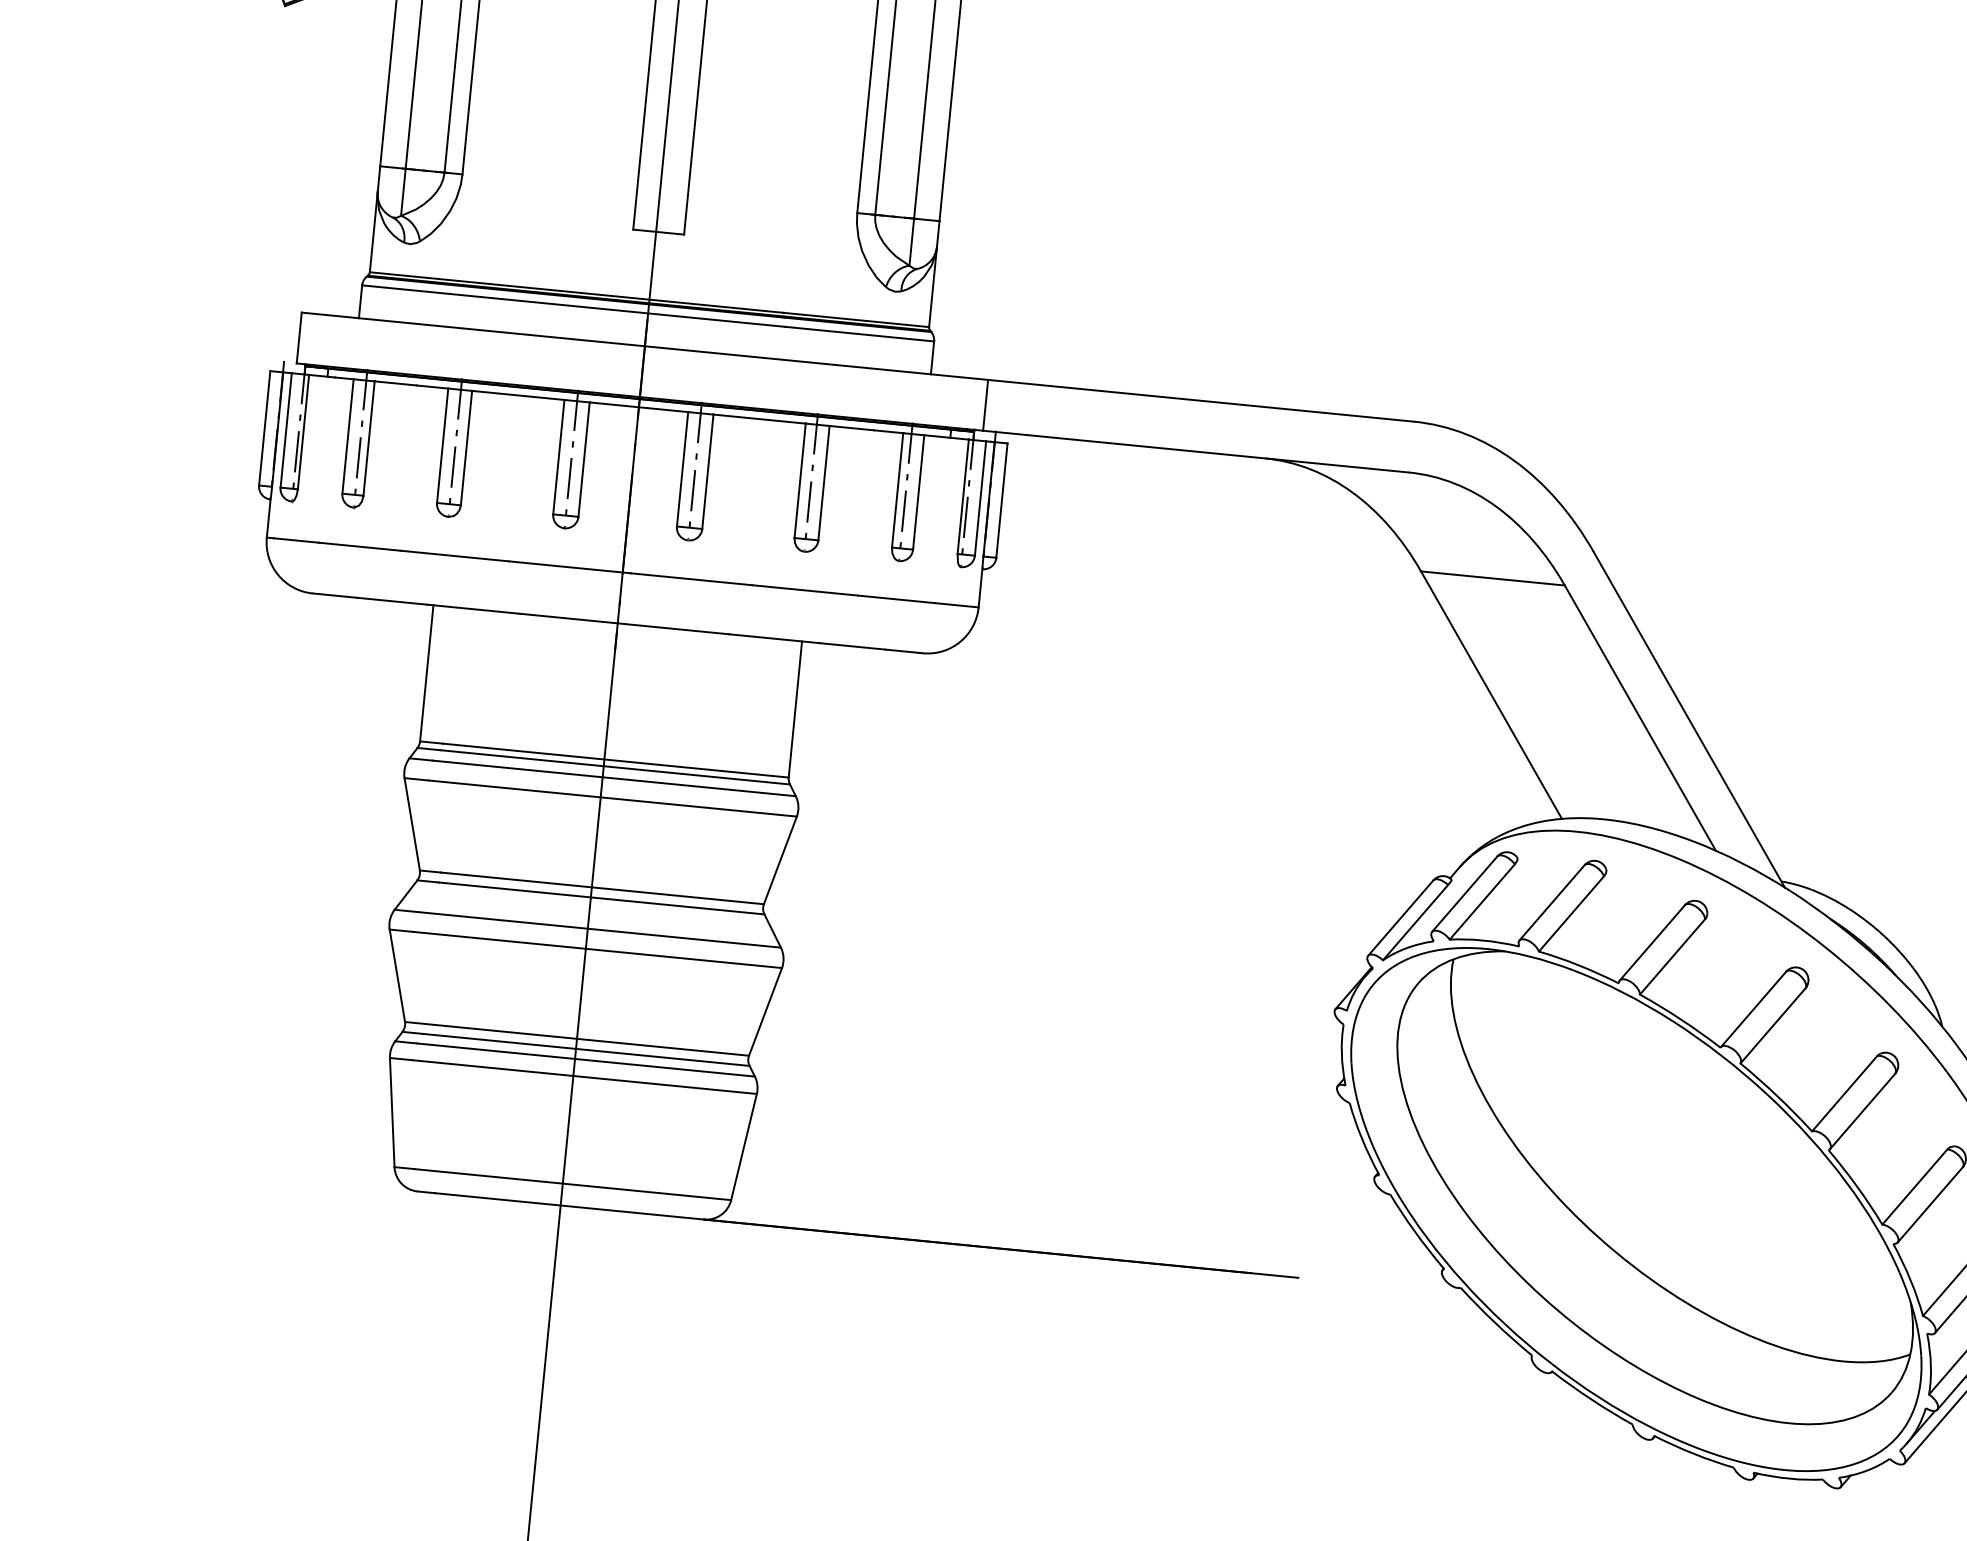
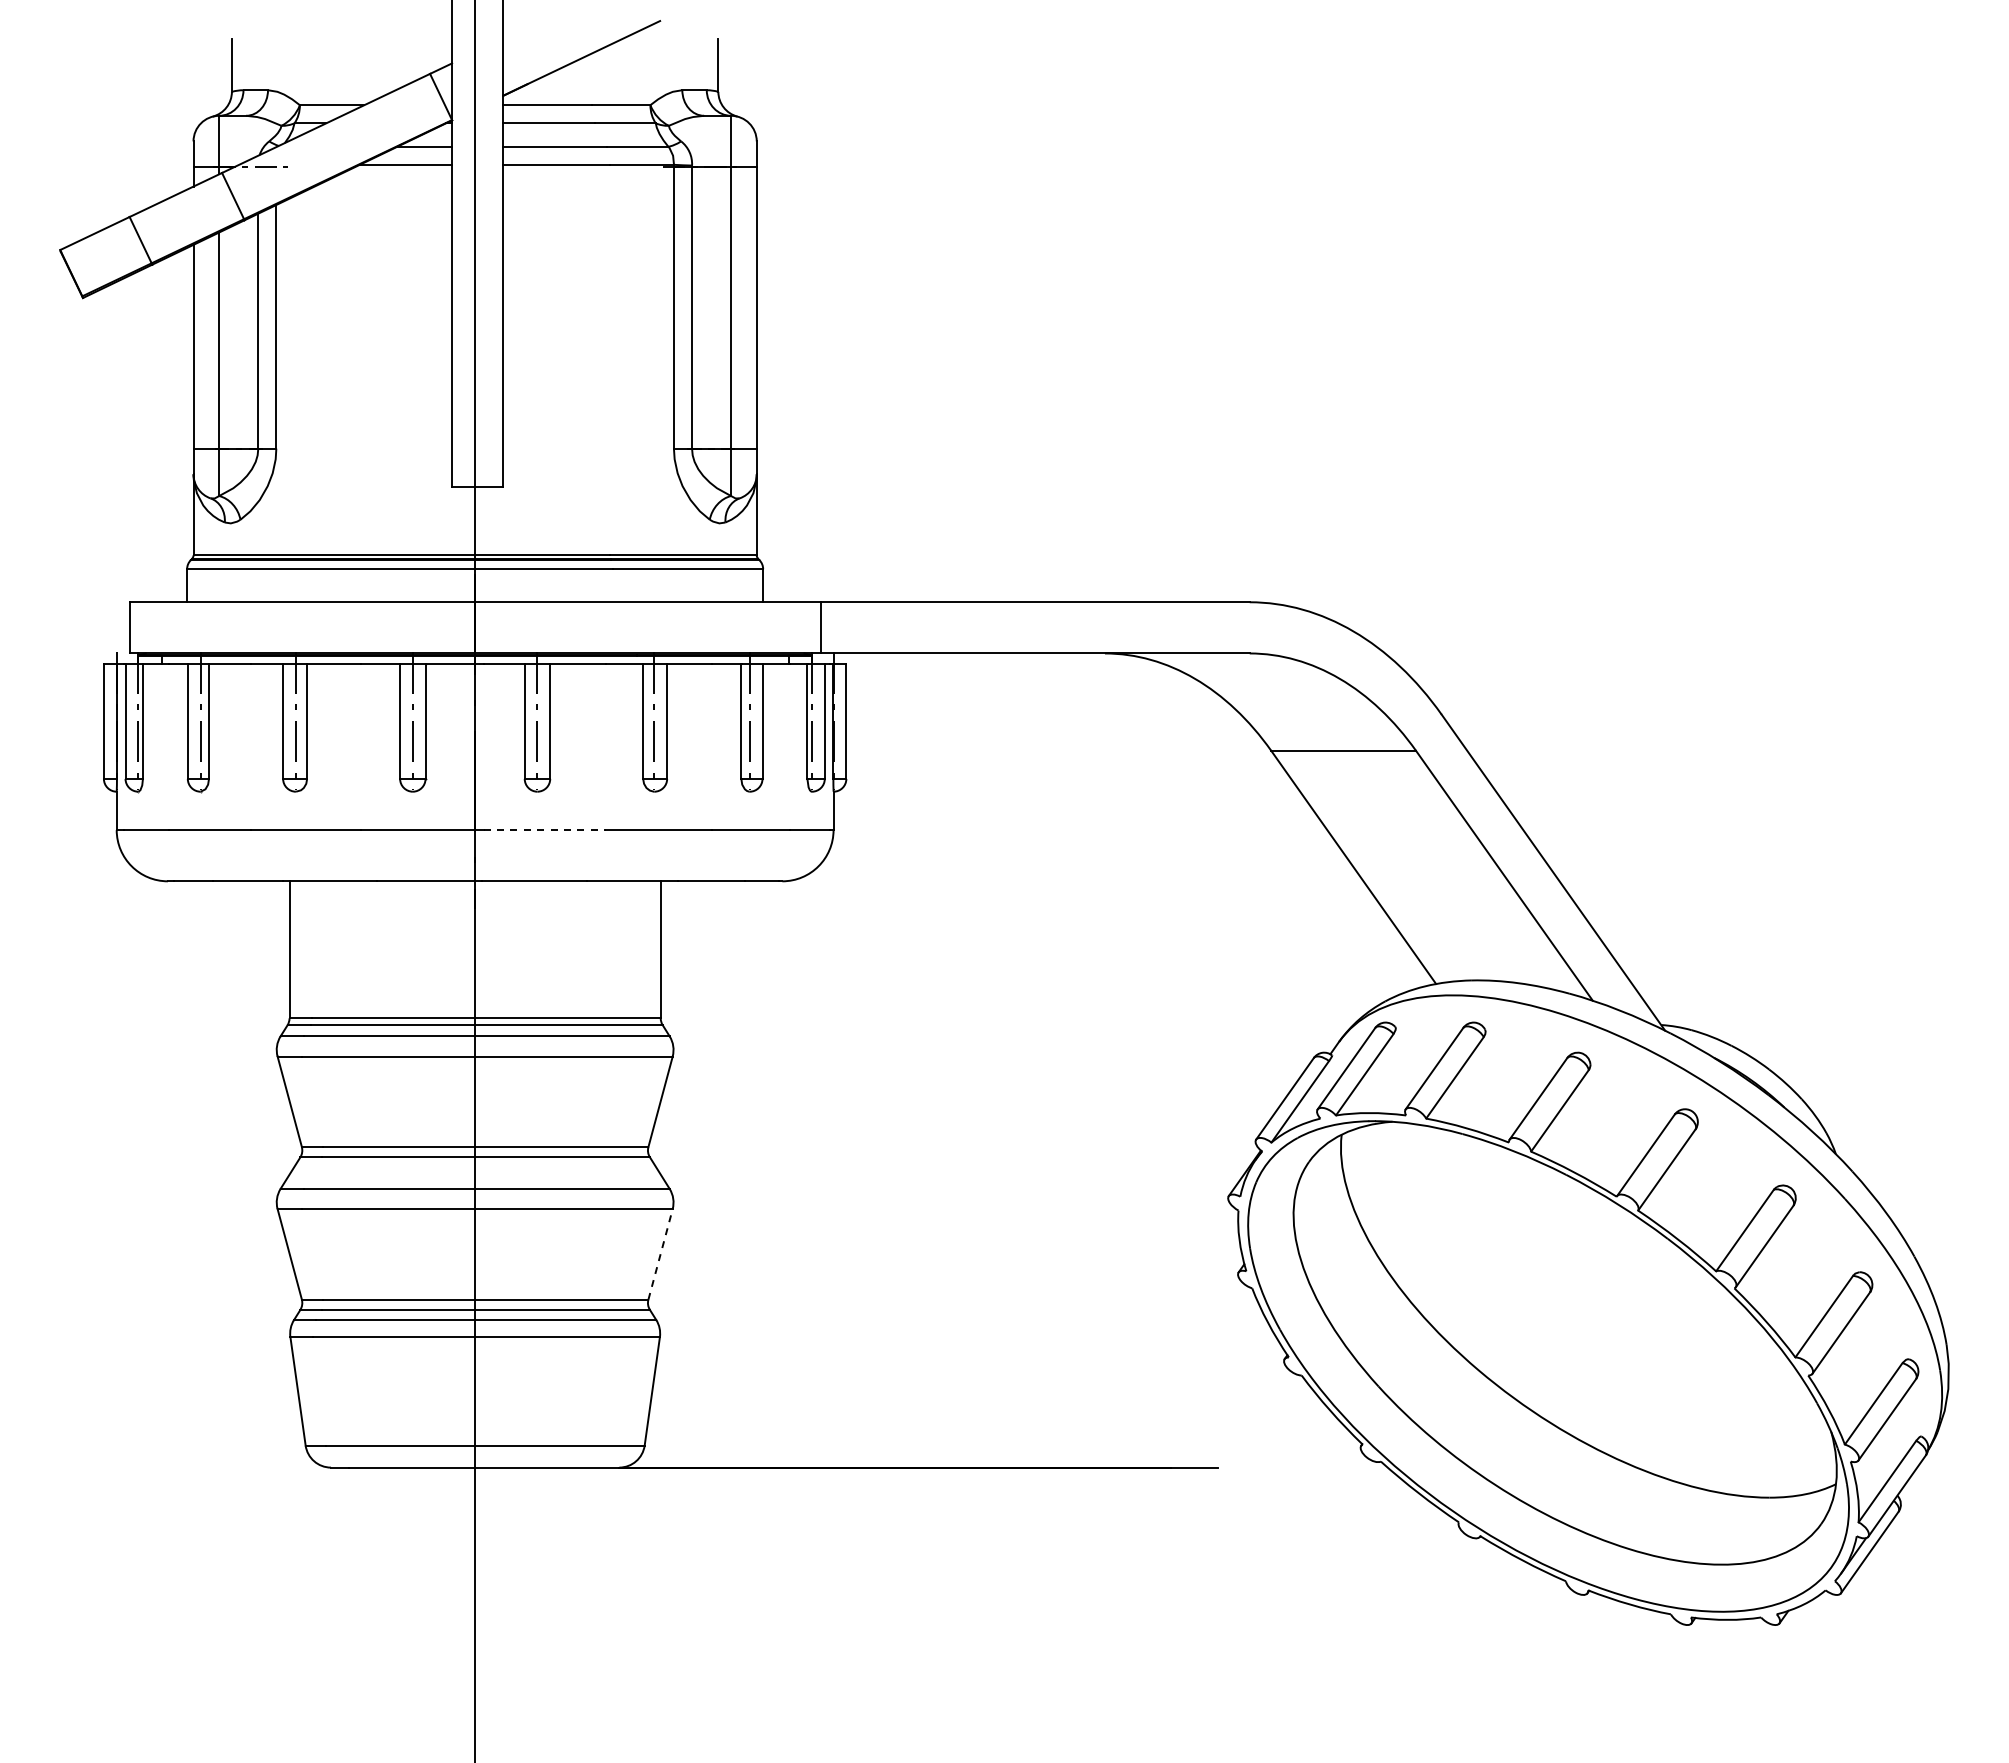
line: (692, 579) -> (545, 830), solid -> dashed
line: (765, 1011) -> (660, 1254), solid -> dashed

